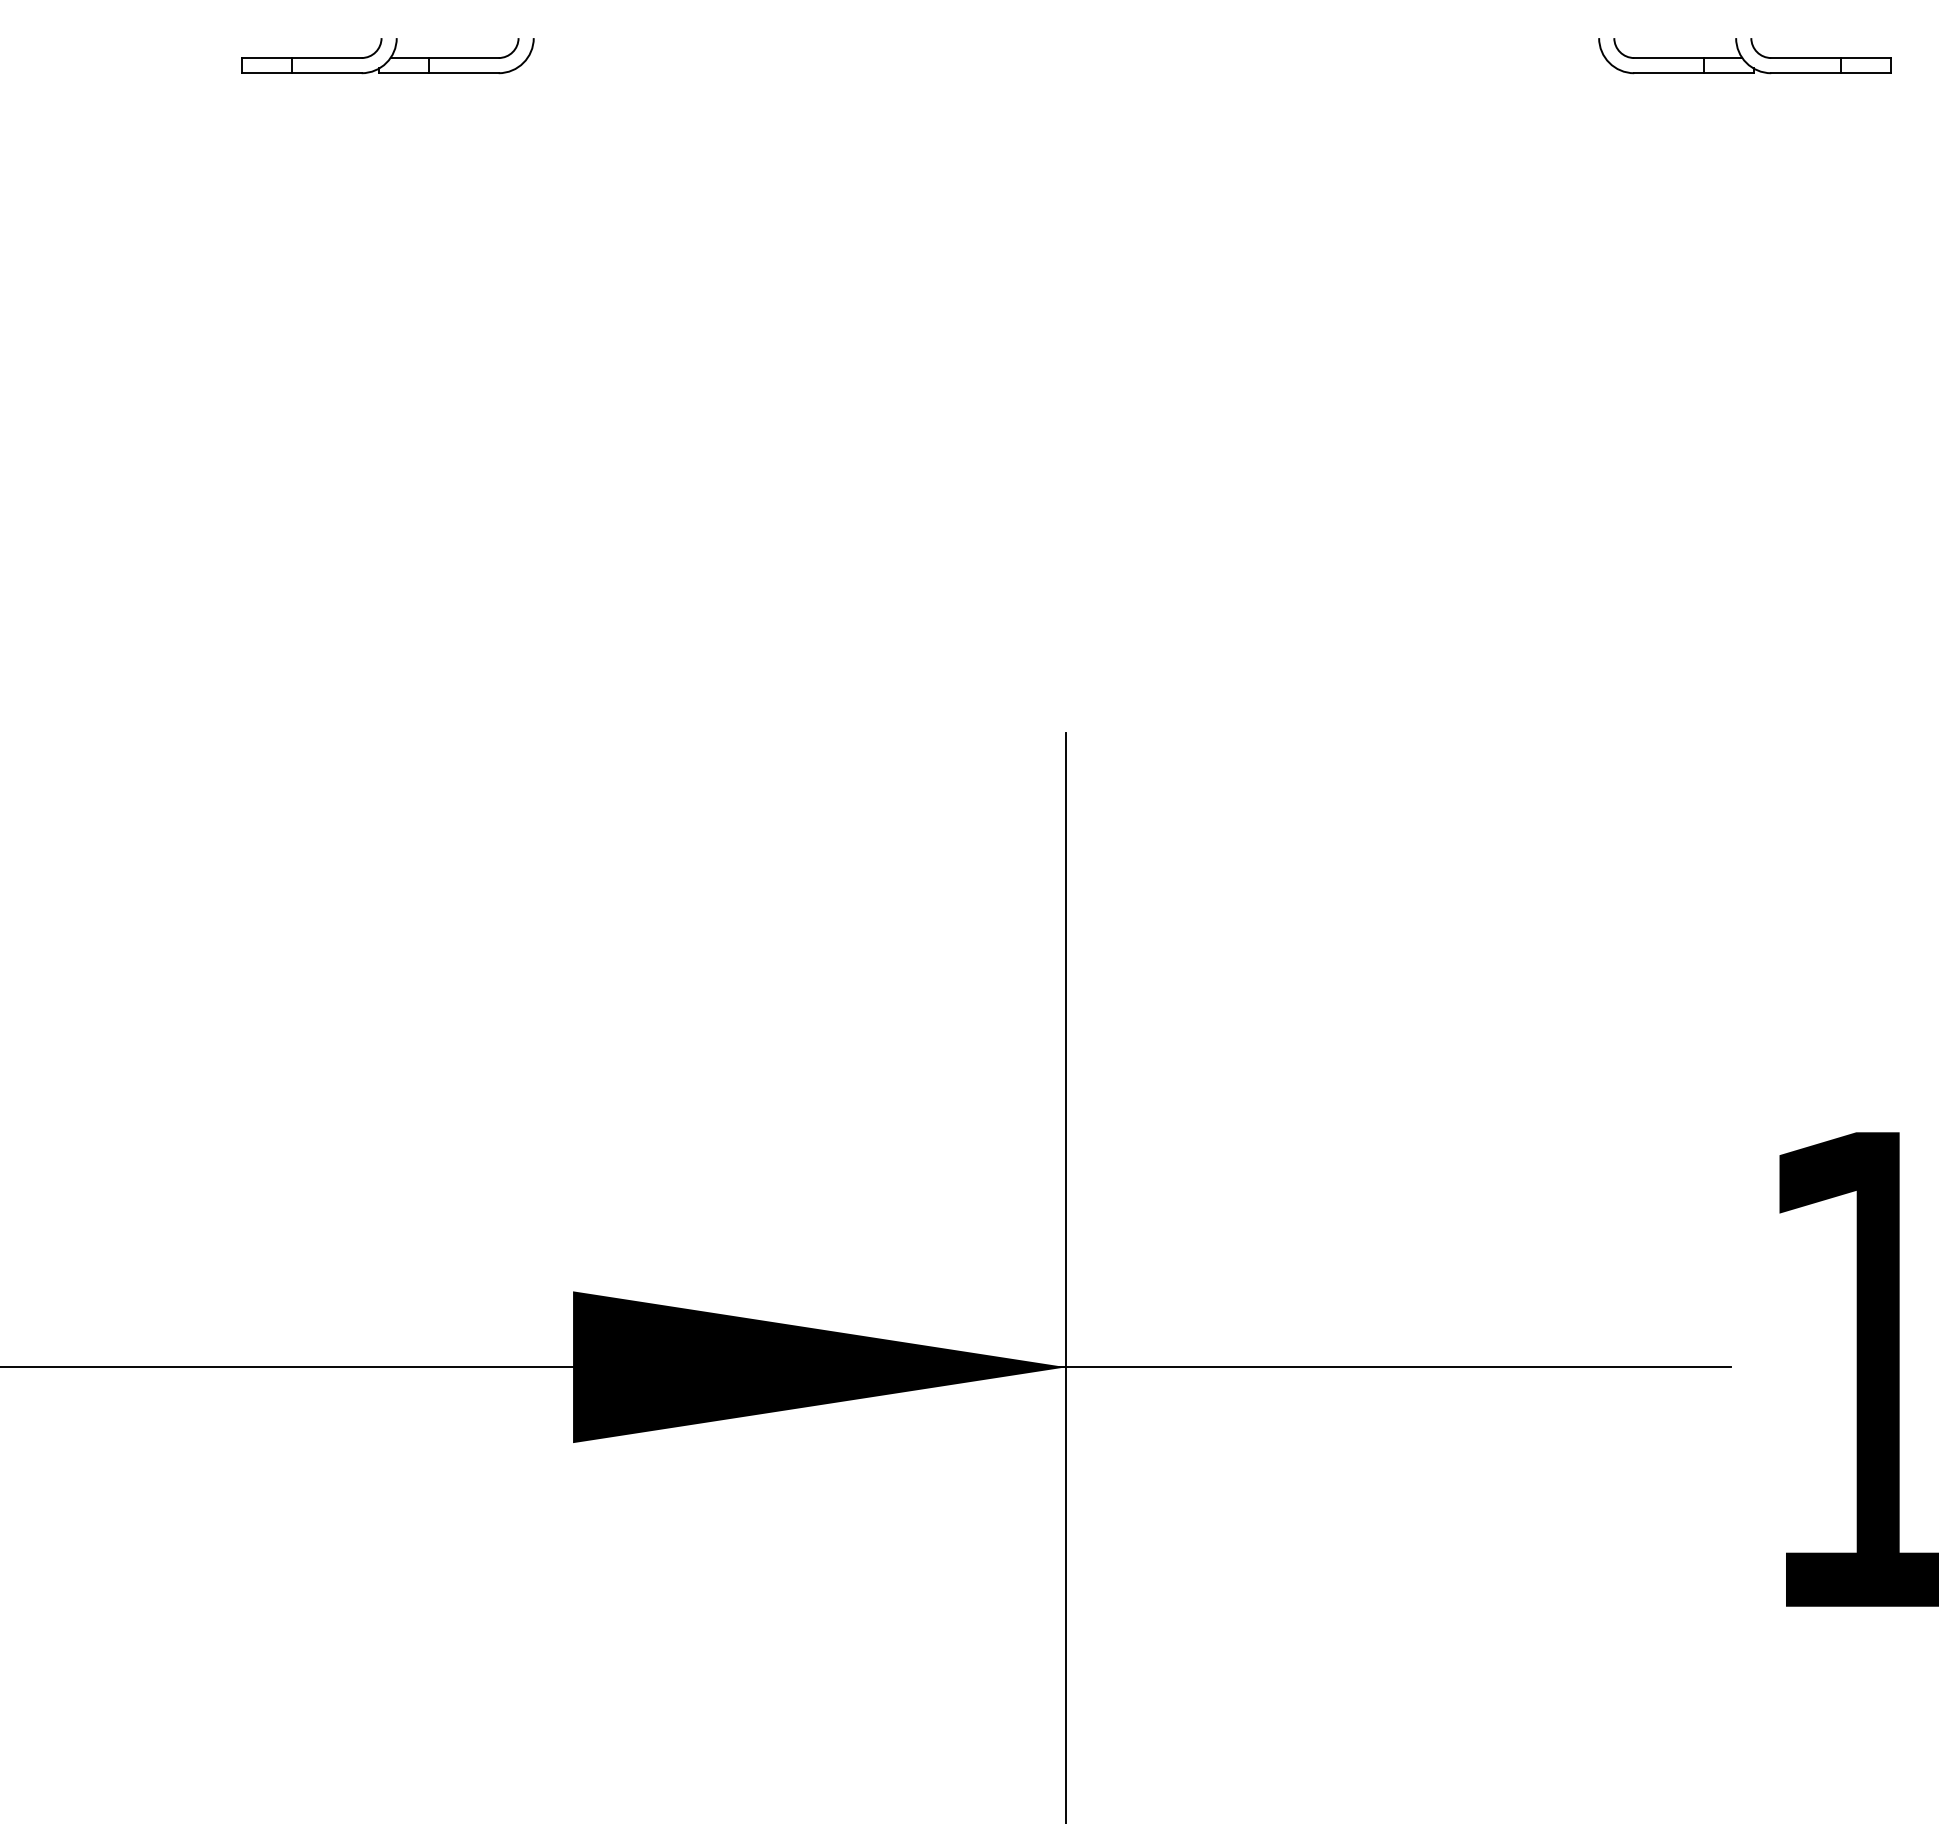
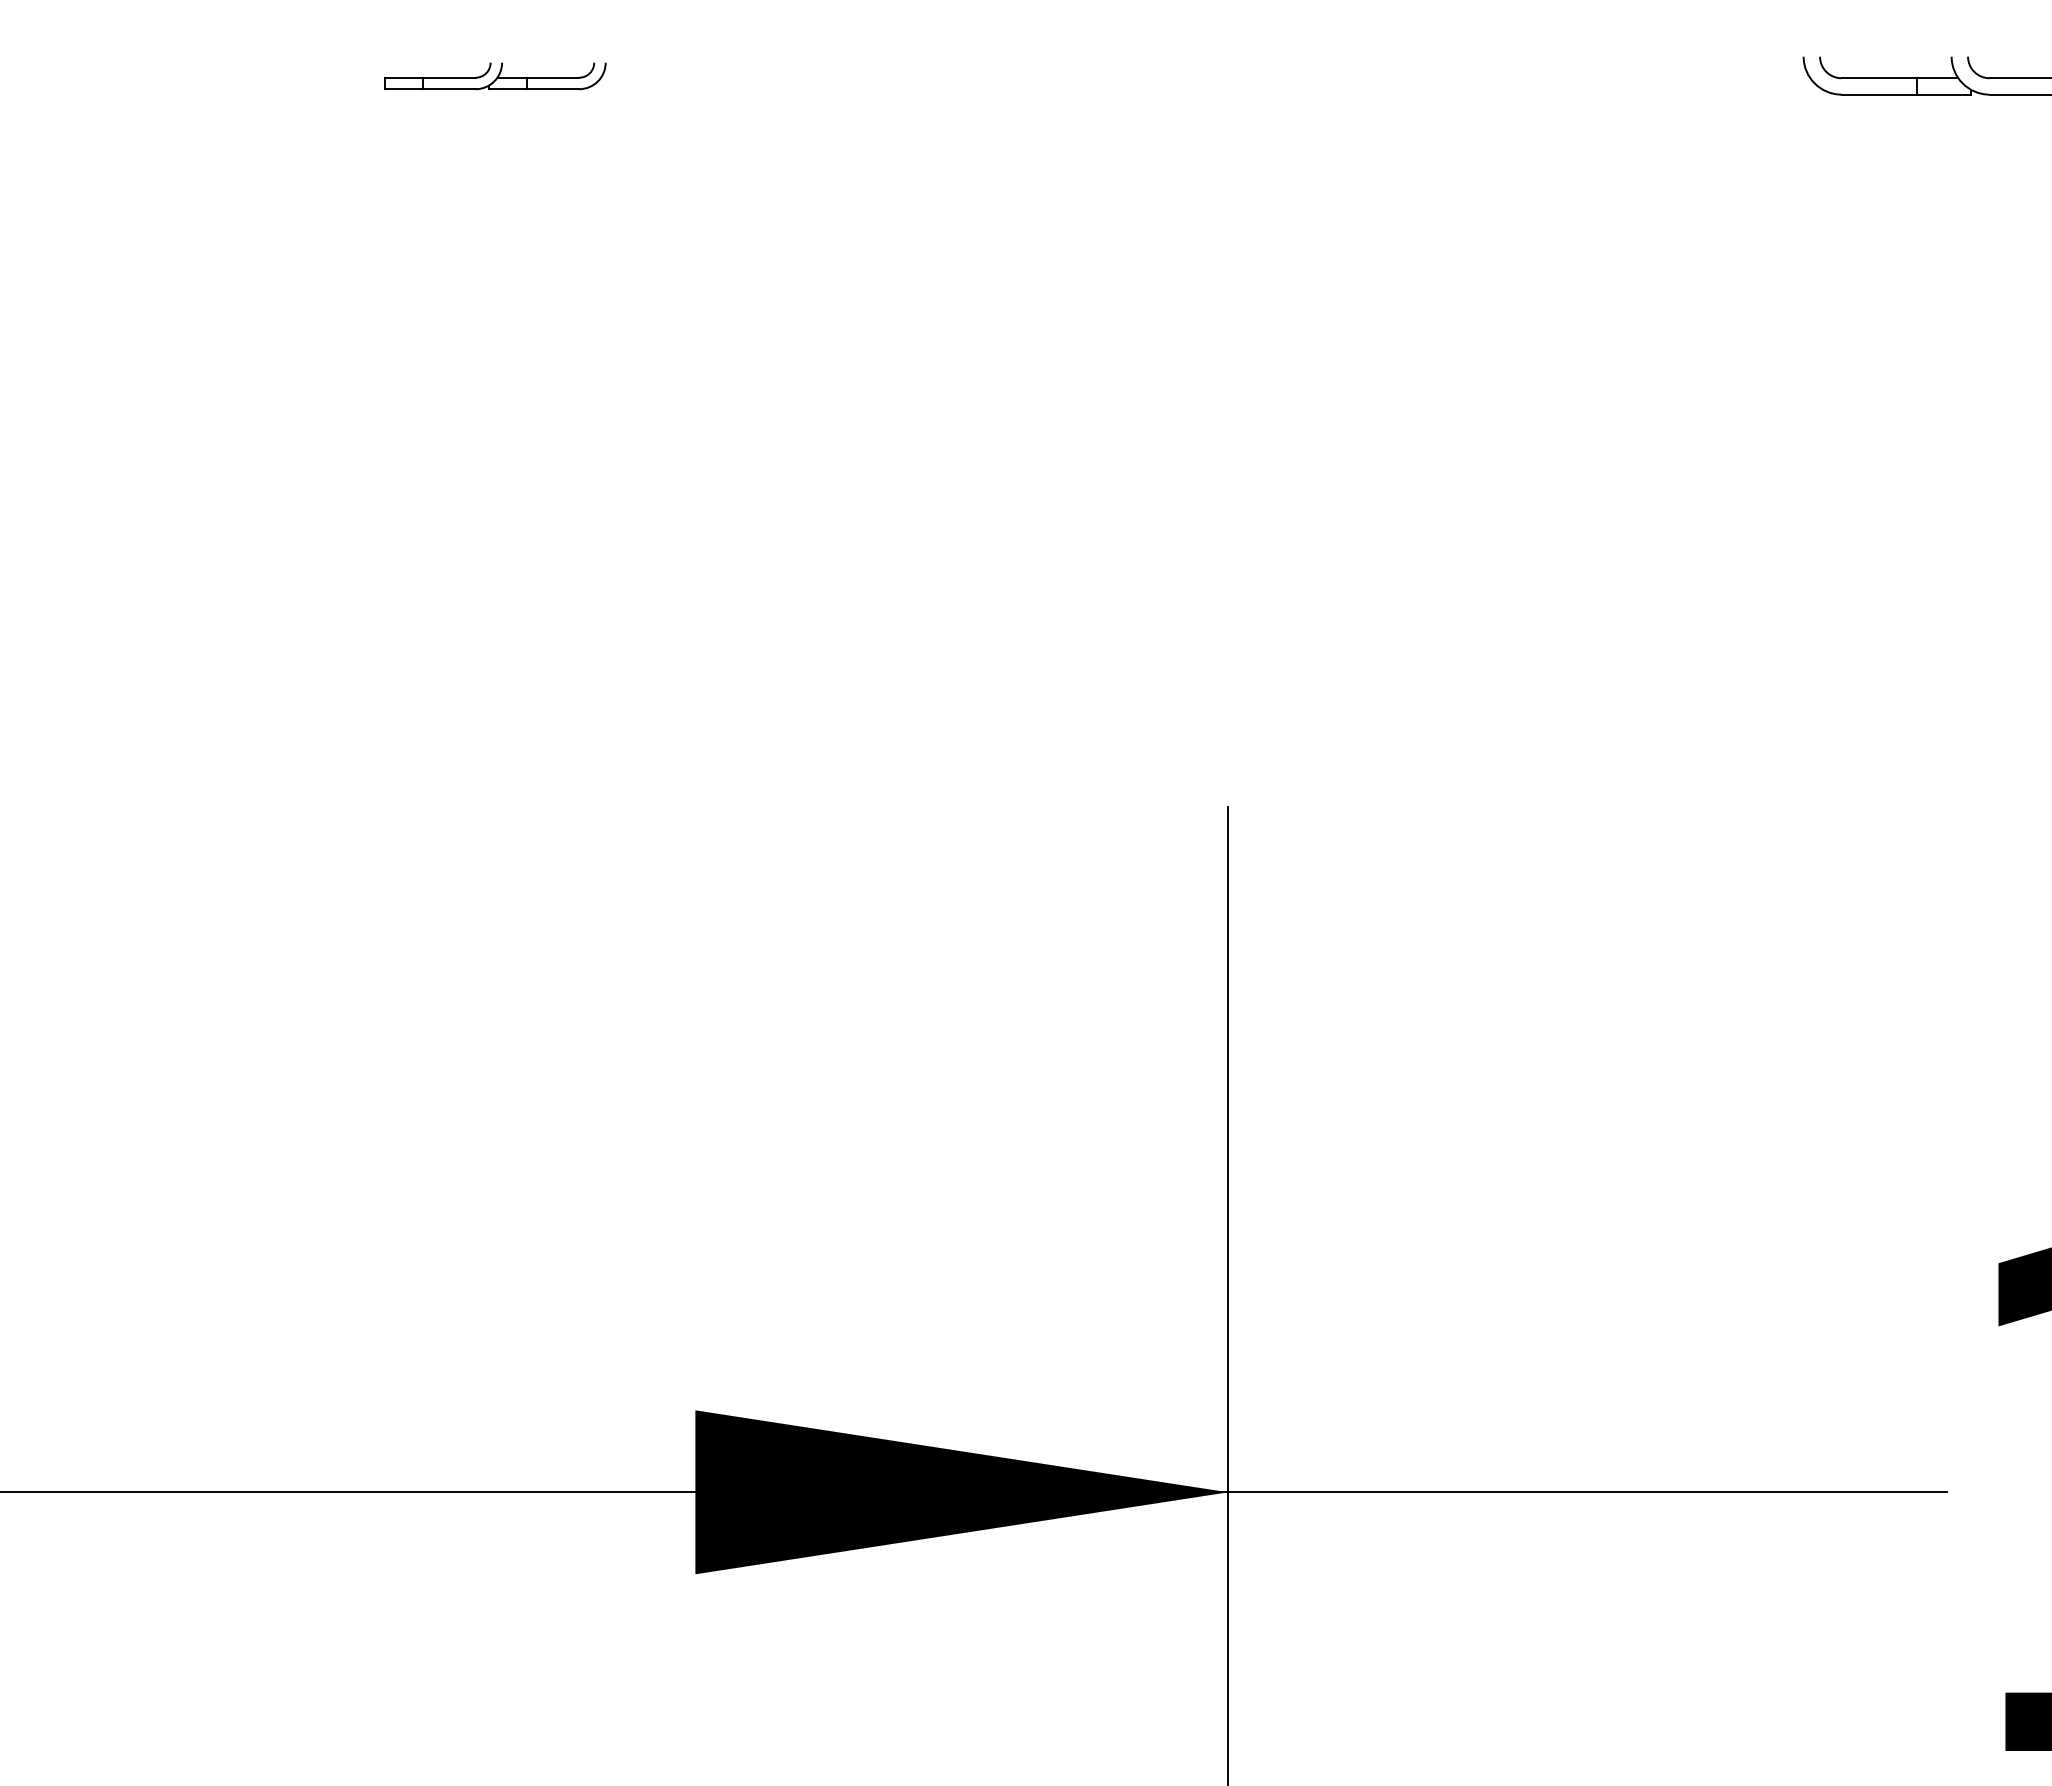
part: (387, 56) -> (494, 76), size x0.7

